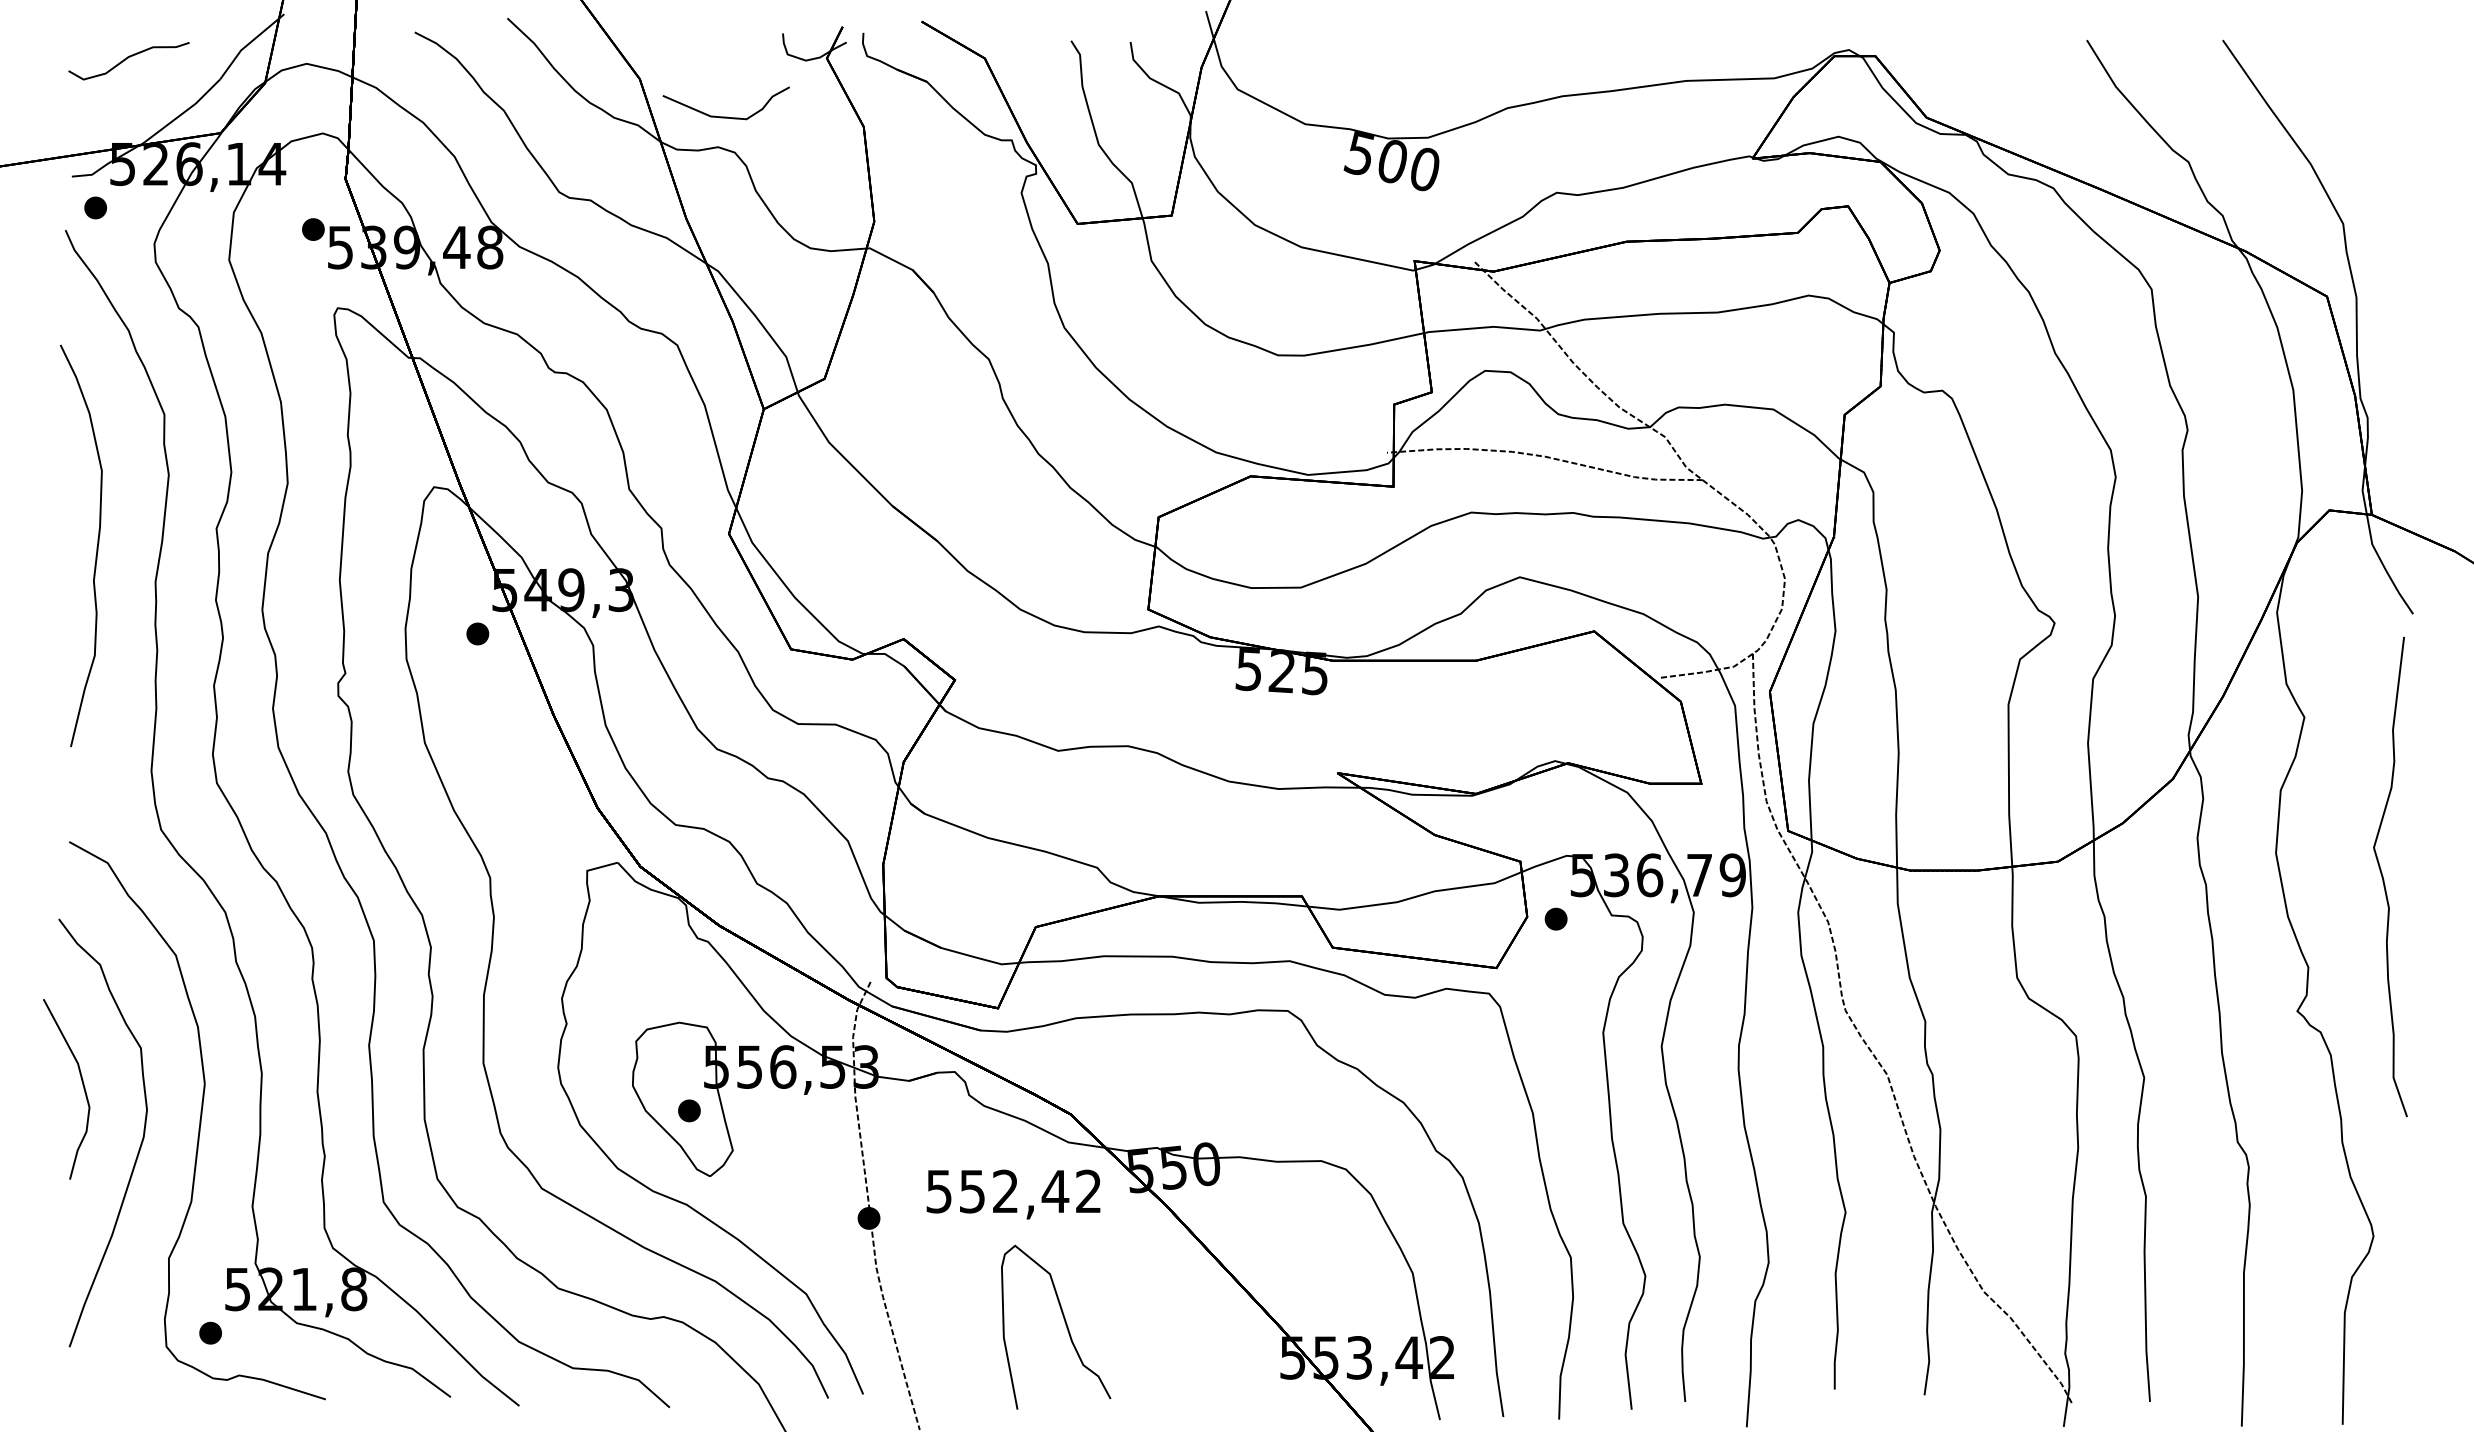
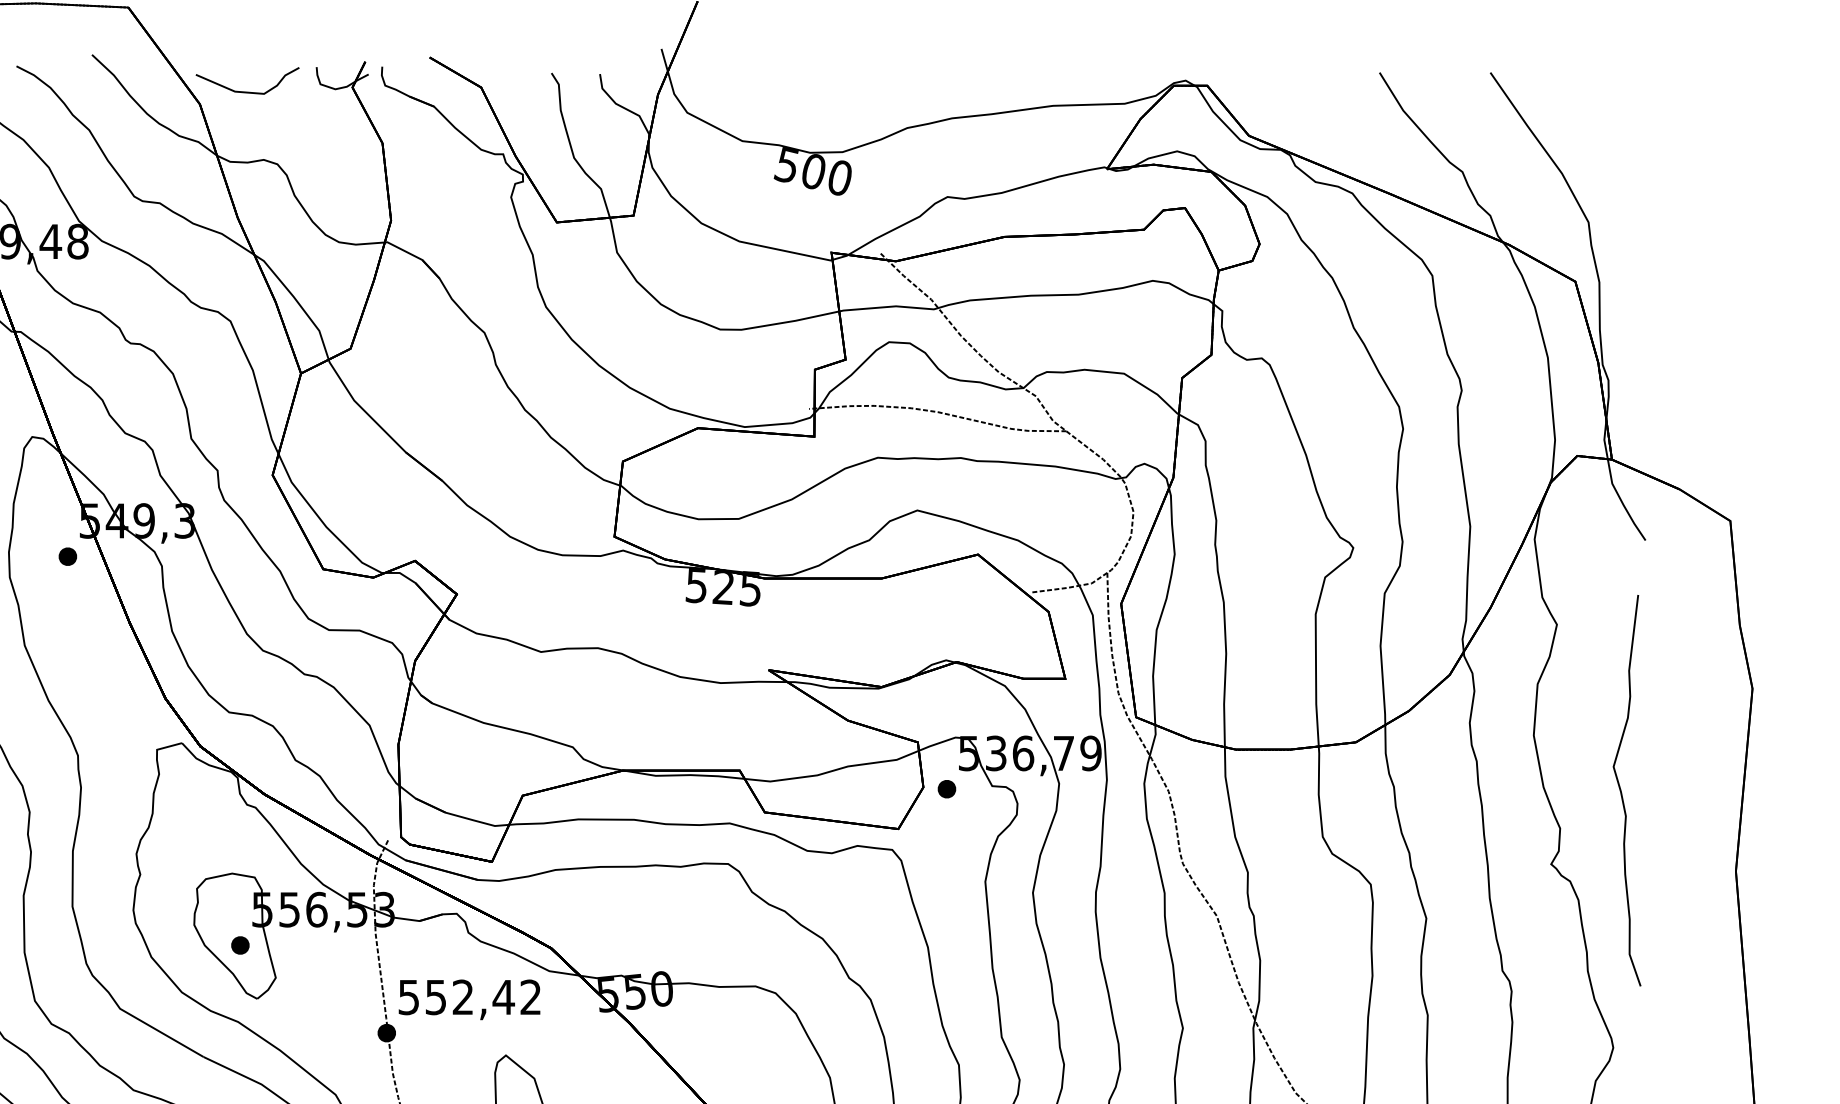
curve: (725, 116) -> (246, 91), moved
curve: (2384, 879) -> (1622, 792), moved
text: (1013, 1194) -> (469, 999), moved

